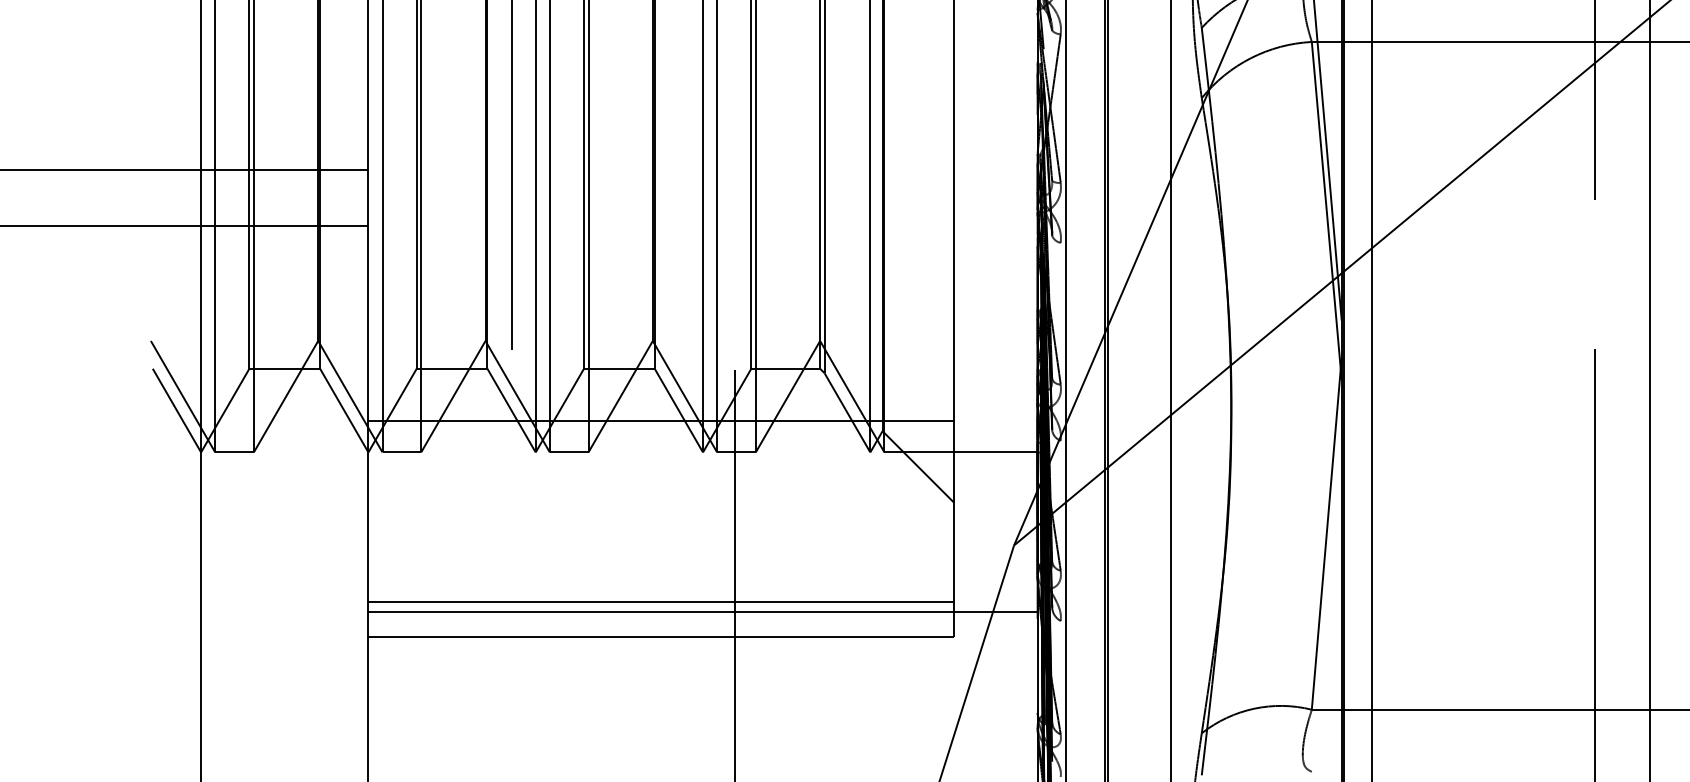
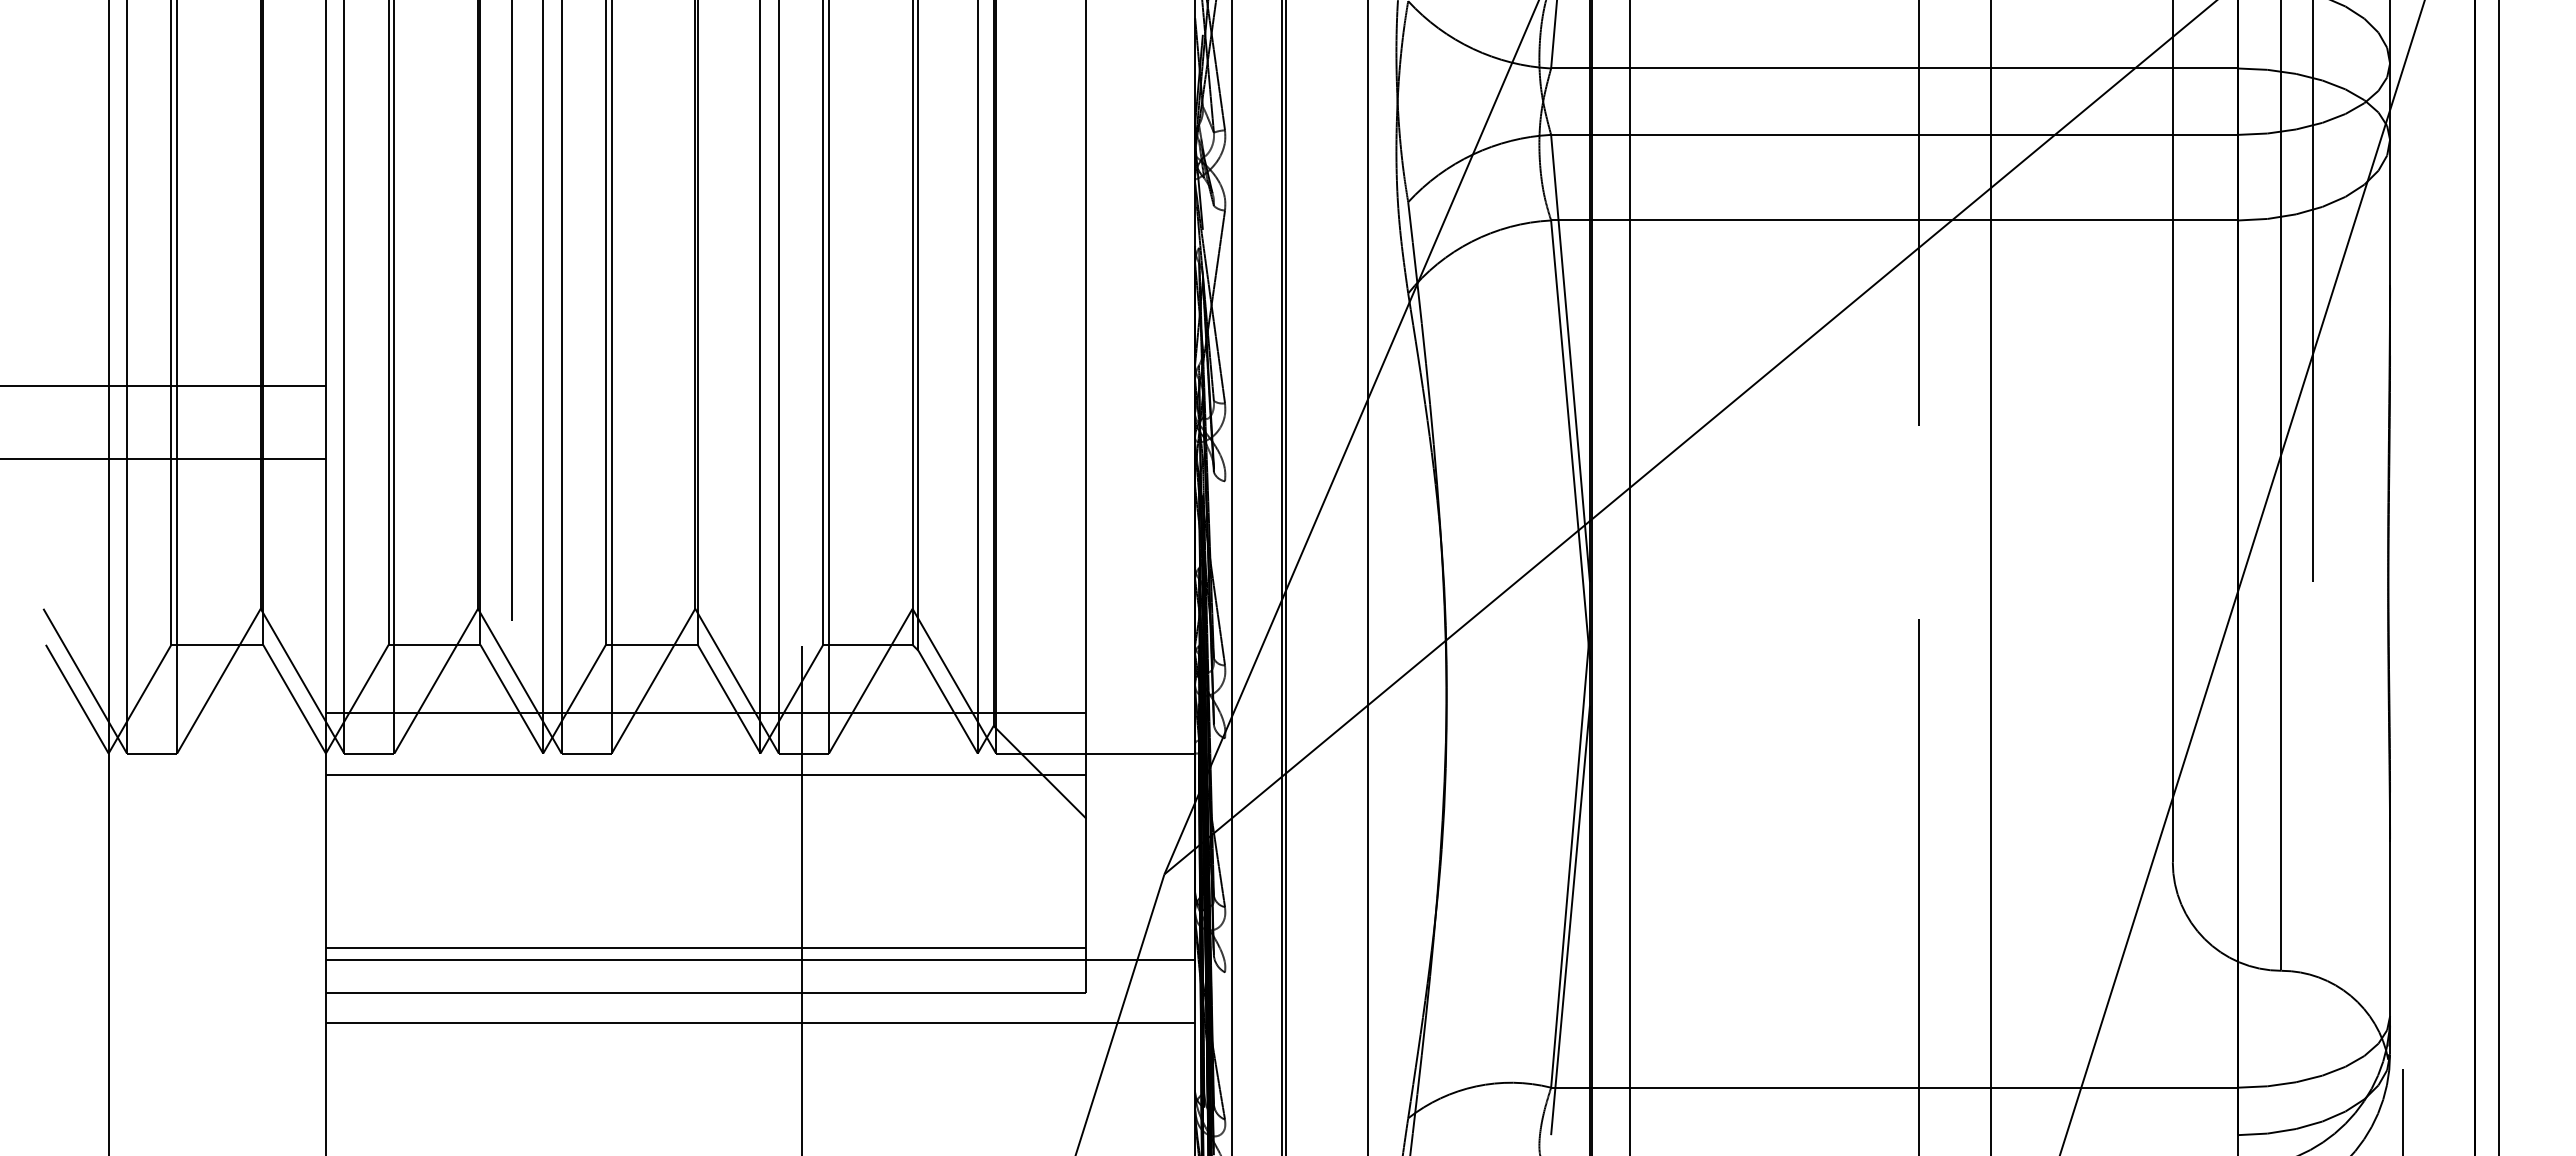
line: (660, 468) -> (705, 774), added
line: (1326, 580) -> (1570, 920), added
line: (703, 659) -> (760, 1022), added

